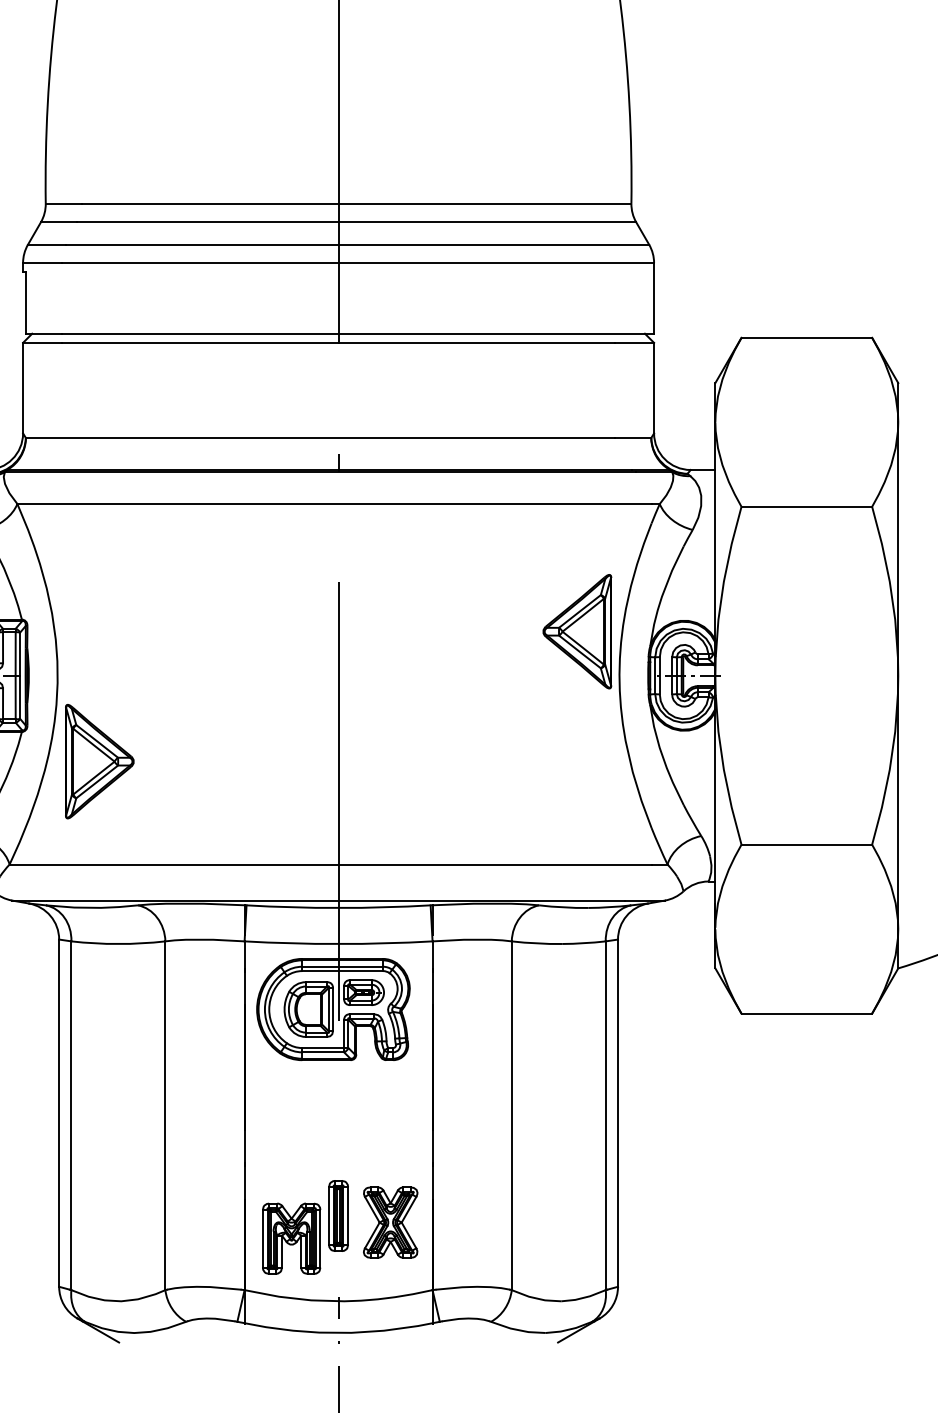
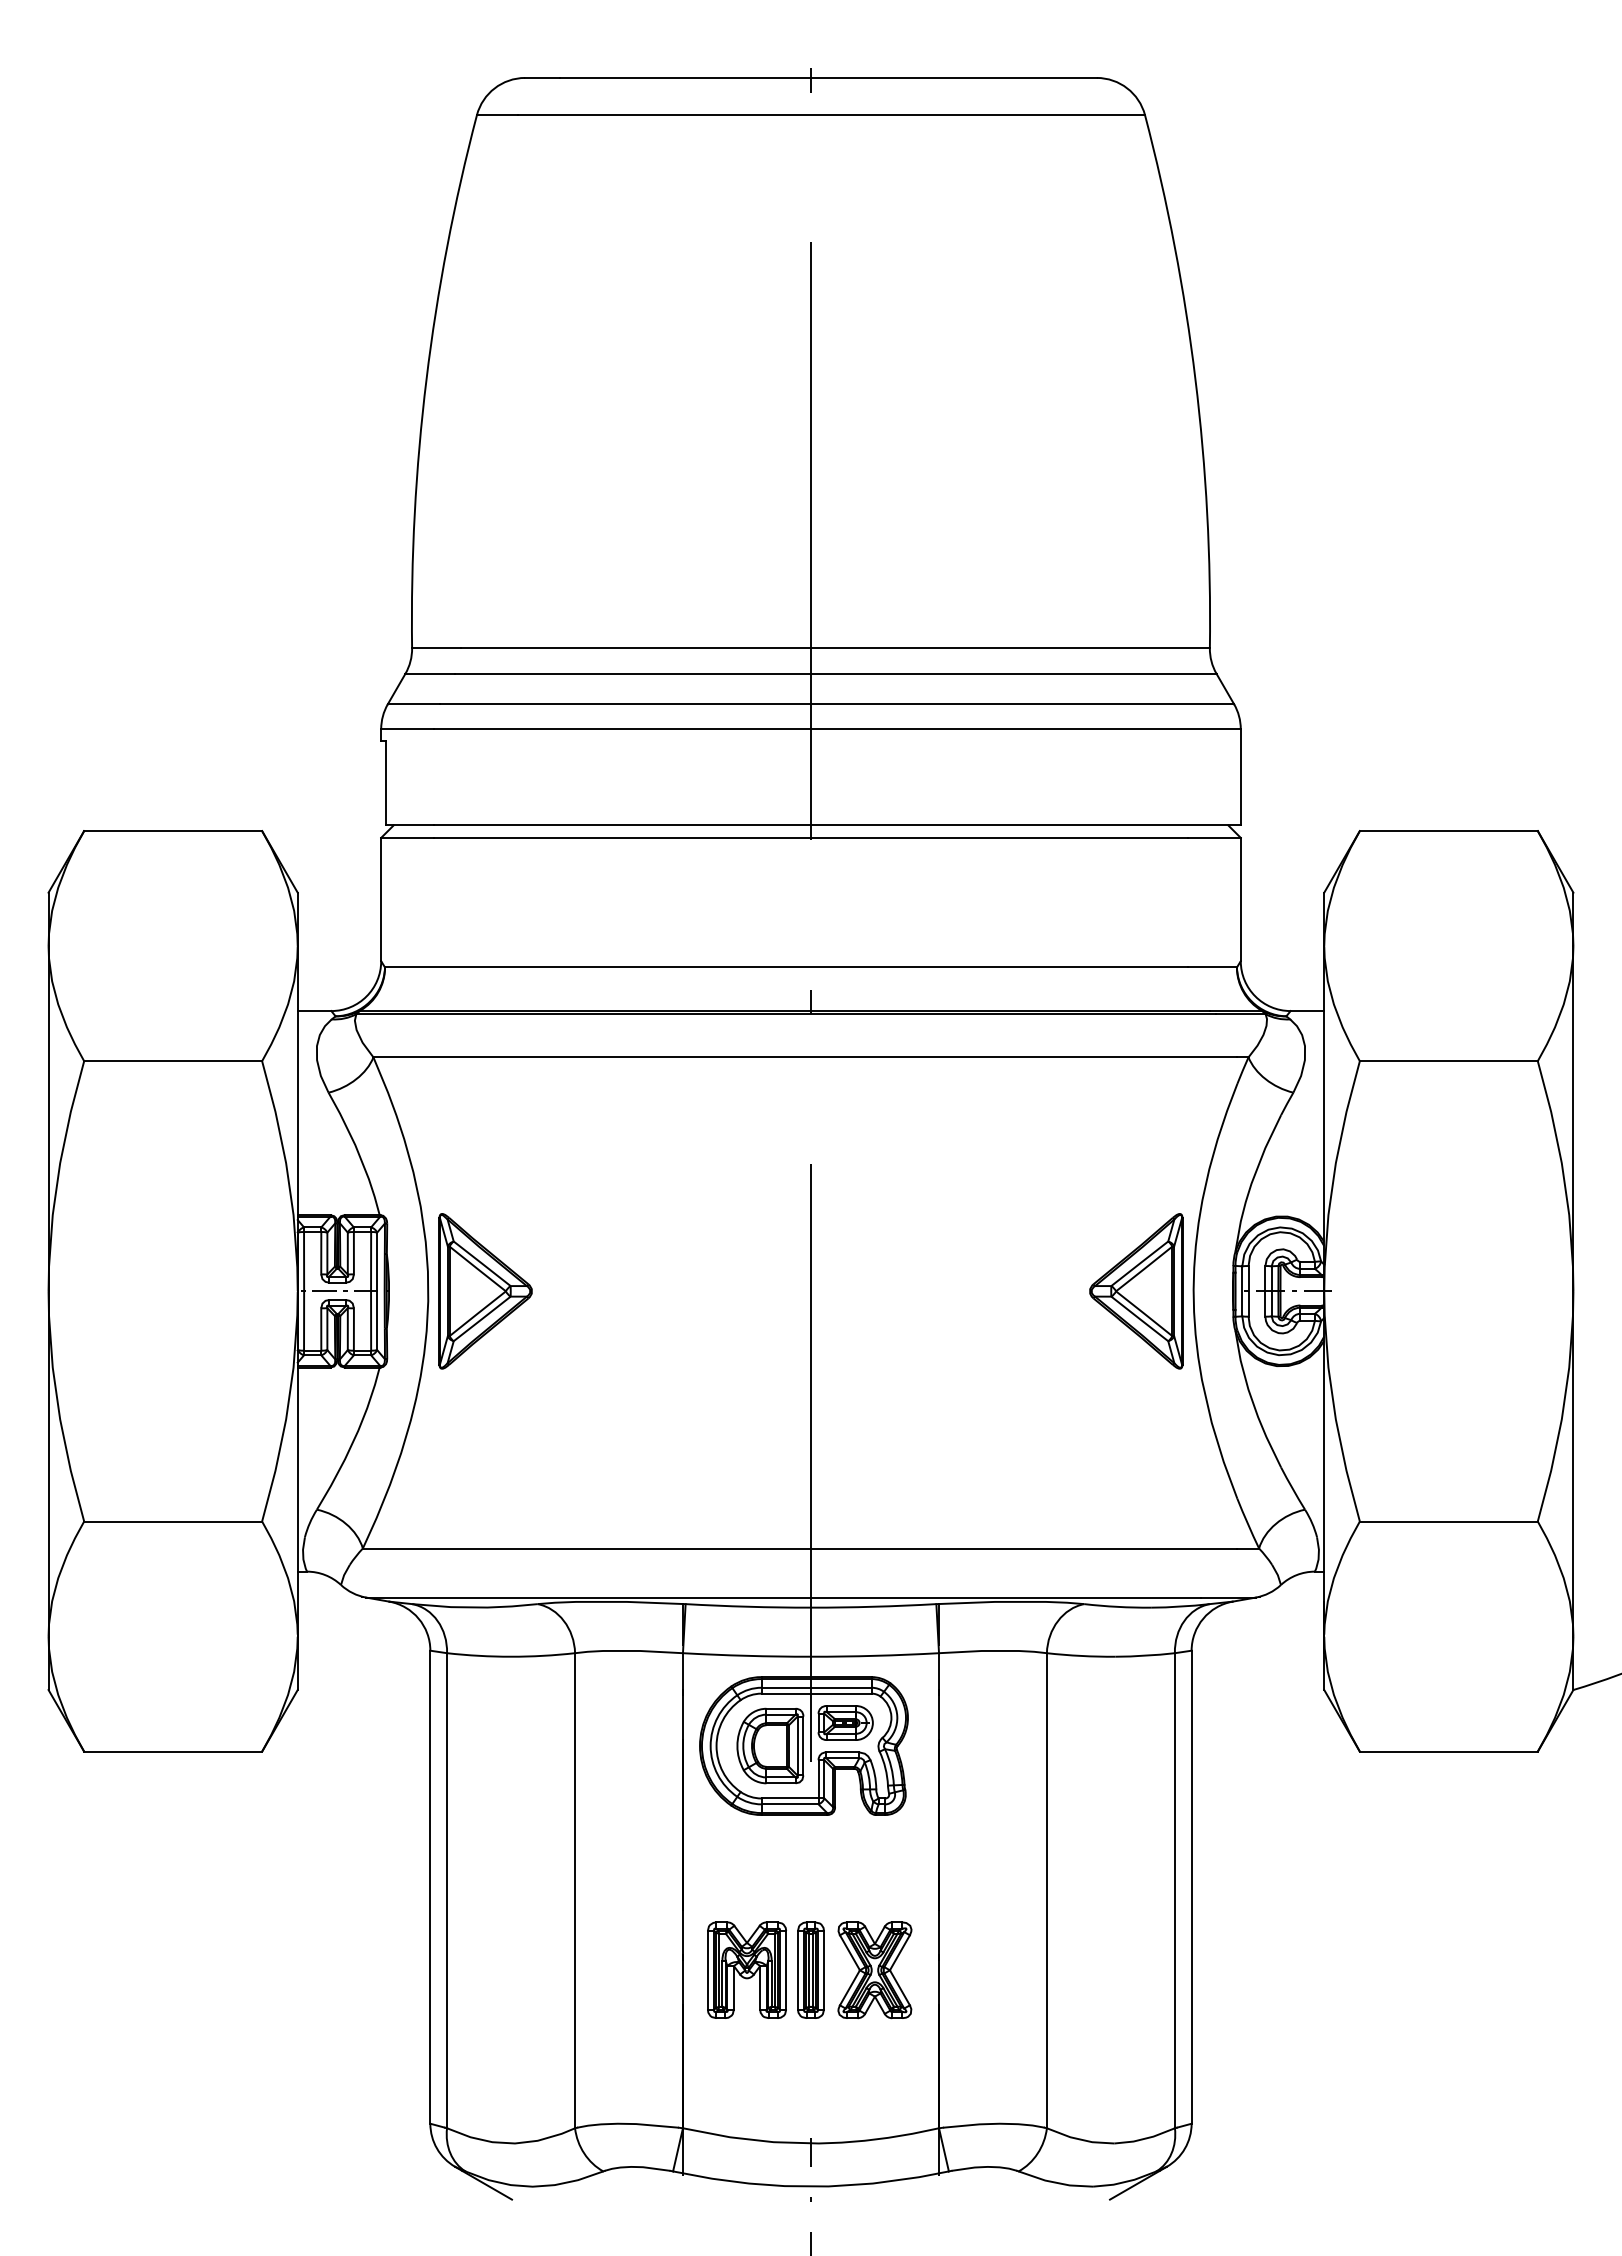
part: (577, 631) -> (1136, 1291), moved
part: (99, 761) -> (485, 1291), moved
part: (338, 1215) -> (810, 1969), moved
part: (390, 1222) -> (874, 1970), moved
part: (291, 1238) -> (746, 1969), moved

